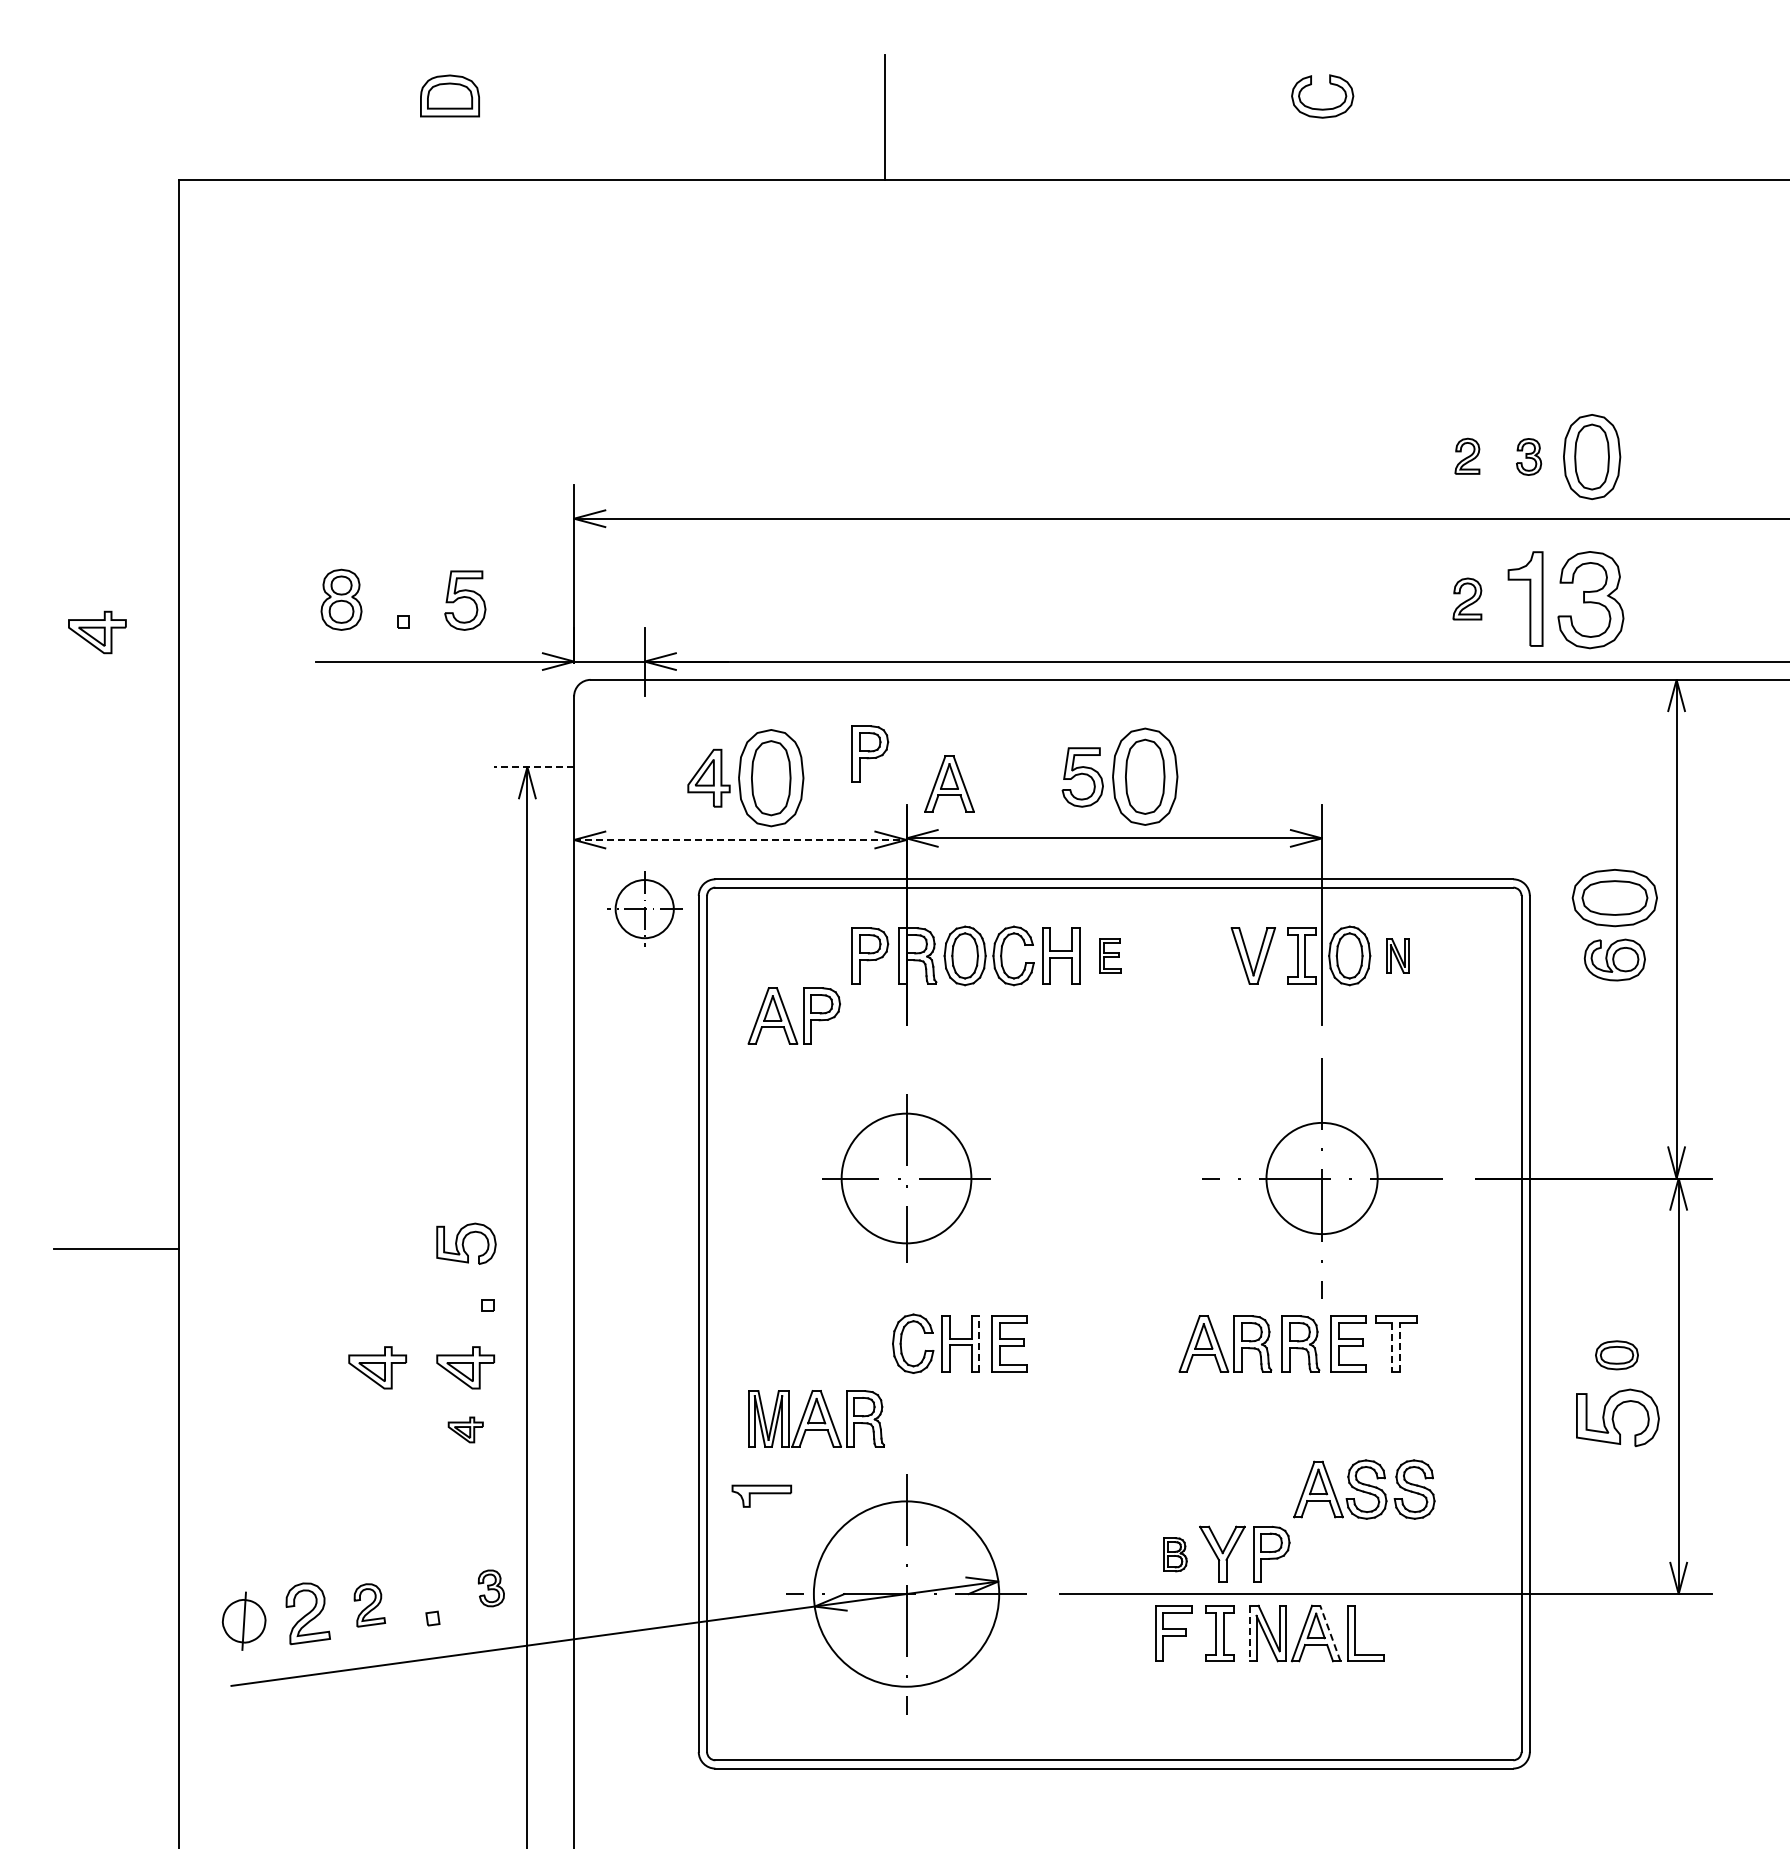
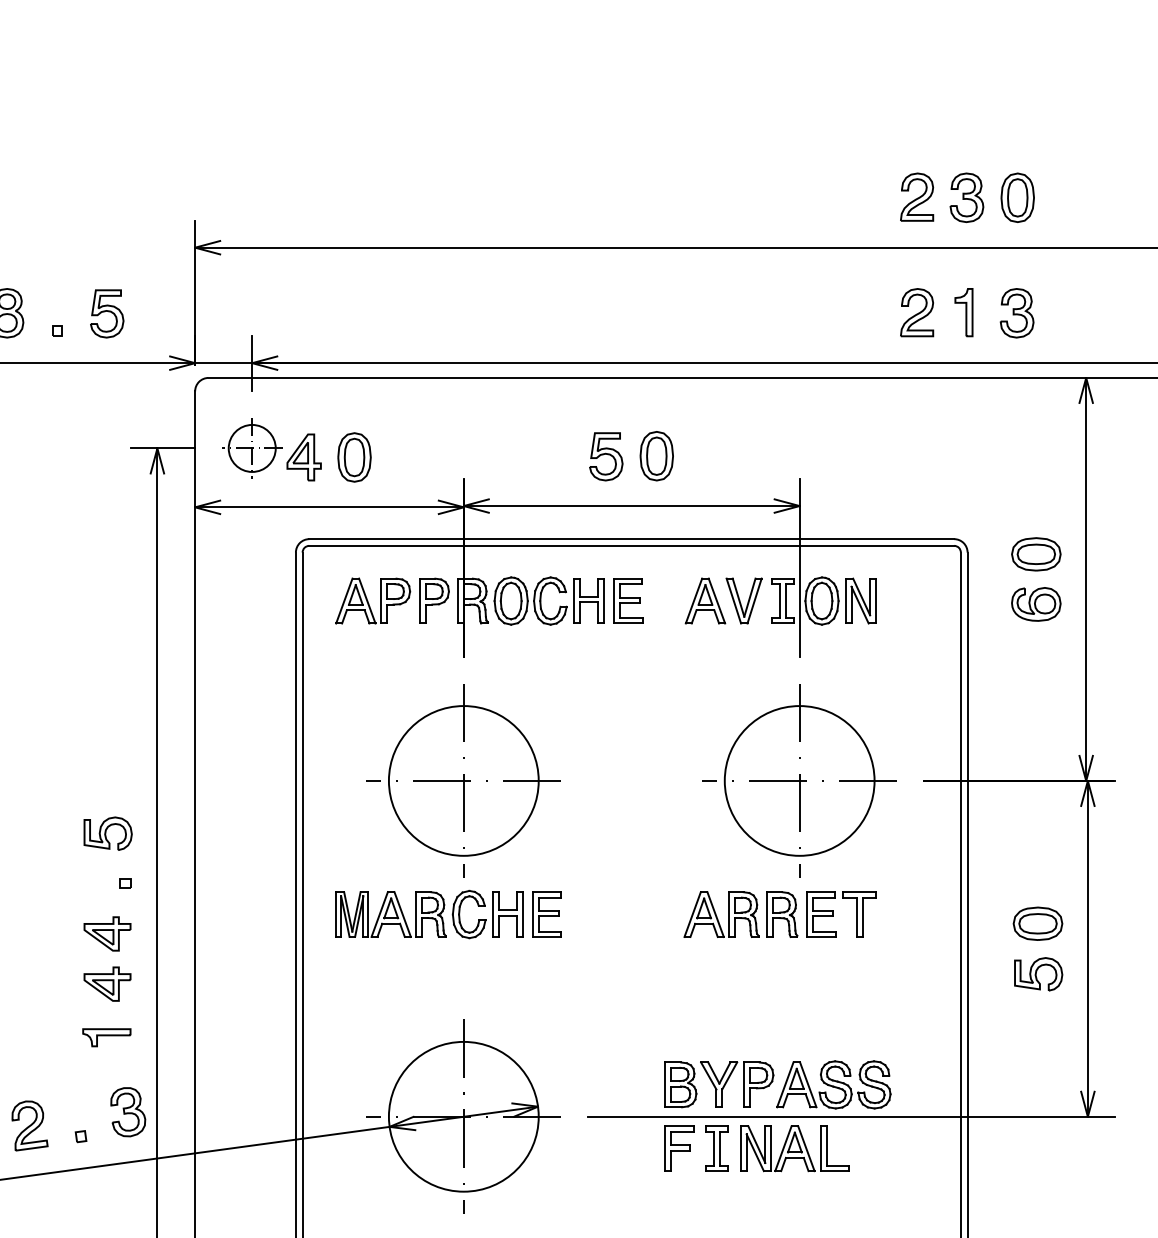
part: (1467, 456) -> (917, 197), size x1.67
part: (1528, 456) -> (966, 197), size x1.67
part: (1591, 456) -> (1017, 197), size x0.71
part: (1467, 598) -> (917, 312), size x1.43
part: (1524, 598) -> (963, 312), size x0.62
part: (1591, 599) -> (1017, 312), size x0.62
part: (870, 753) -> (434, 437), removed
line: (533, 767) -> (162, 448), dashed -> solid
part: (1145, 776) -> (656, 456), size x0.62
part: (771, 778) -> (354, 457), size x0.62
part: (949, 783) -> (705, 600), moved
line: (740, 839) -> (329, 506), dashed -> solid
part: (1614, 898) -> (1036, 554), size x0.71
part: (644, 908) -> (252, 447), moved
part: (1110, 955) -> (628, 600), size x1.67
part: (1397, 955) -> (860, 600), size x1.67
part: (793, 1015) -> (372, 600), moved
part: (906, 1178) -> (463, 780), size x1.43
circle: (1321, 1178) -> (799, 780), size x1.67
line: (979, 1343) -> (522, 914), dashed -> solid
line: (1399, 1346) -> (862, 916), dashed -> solid
line: (1392, 1347) -> (856, 917), dashed -> solid
part: (1616, 1355) -> (1037, 923), size x1.43
part: (377, 1367) -> (36, 933), removed
part: (1617, 1417) -> (1038, 974), size x0.71
part: (816, 1418) -> (391, 914), moved
part: (465, 1429) -> (107, 983), size x1.67
part: (1364, 1489) -> (833, 1084), moved
part: (761, 1495) -> (106, 1037), moved
part: (1175, 1554) -> (681, 1084), size x1.67
part: (491, 1588) -> (128, 1112), size x1.67
part: (369, 1605) -> (29, 1126), size x1.43
line: (1249, 1633) -> (741, 1148), dashed -> solid
line: (1330, 1633) -> (806, 1148), dashed -> solid

